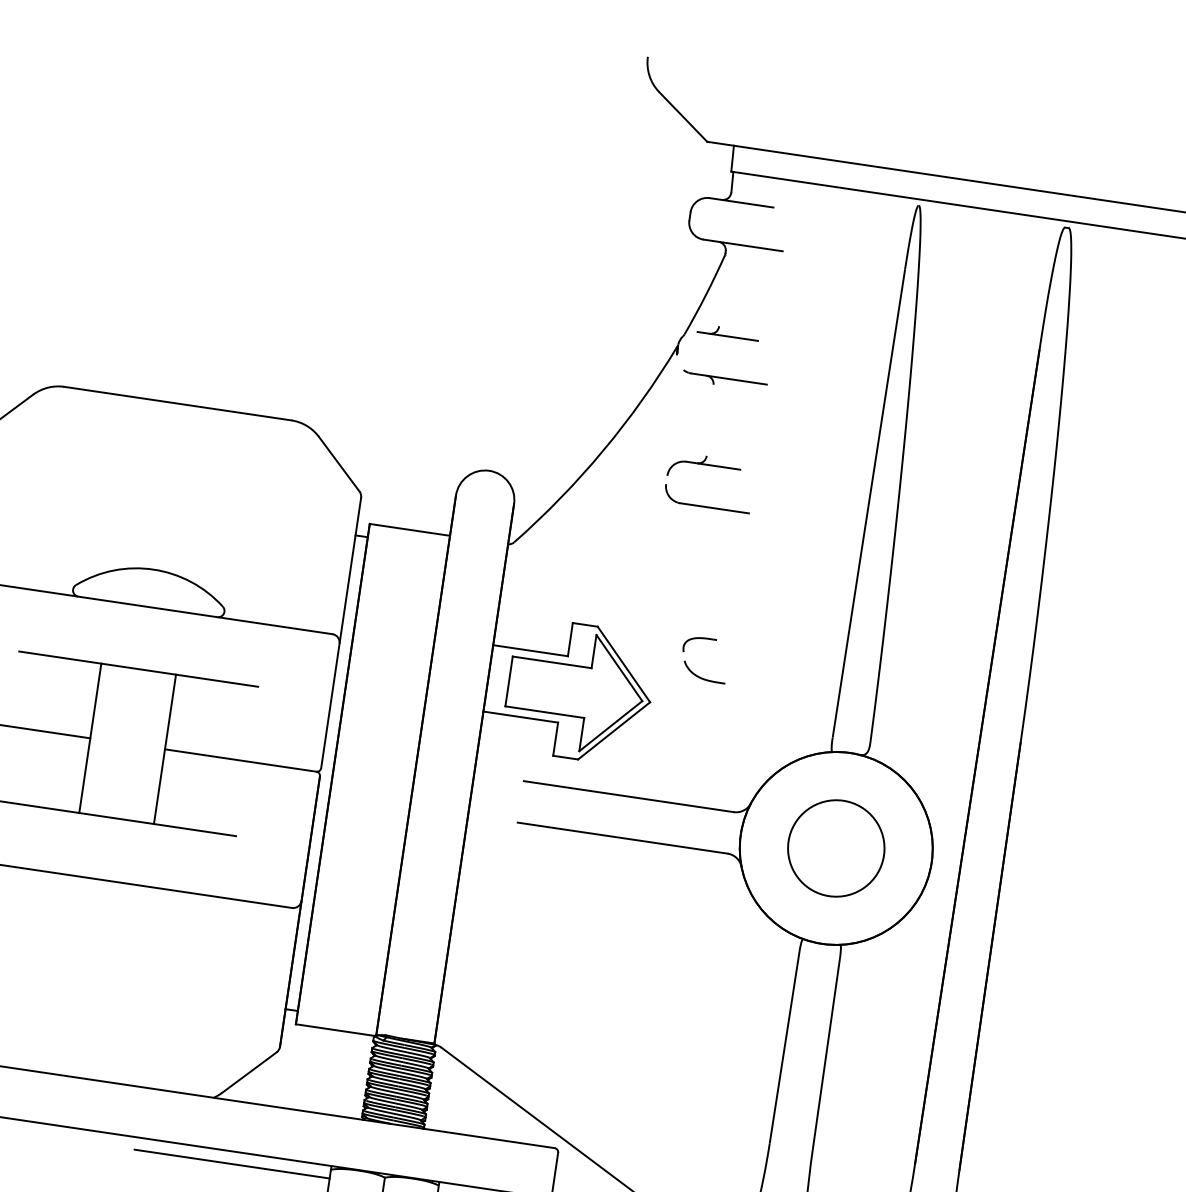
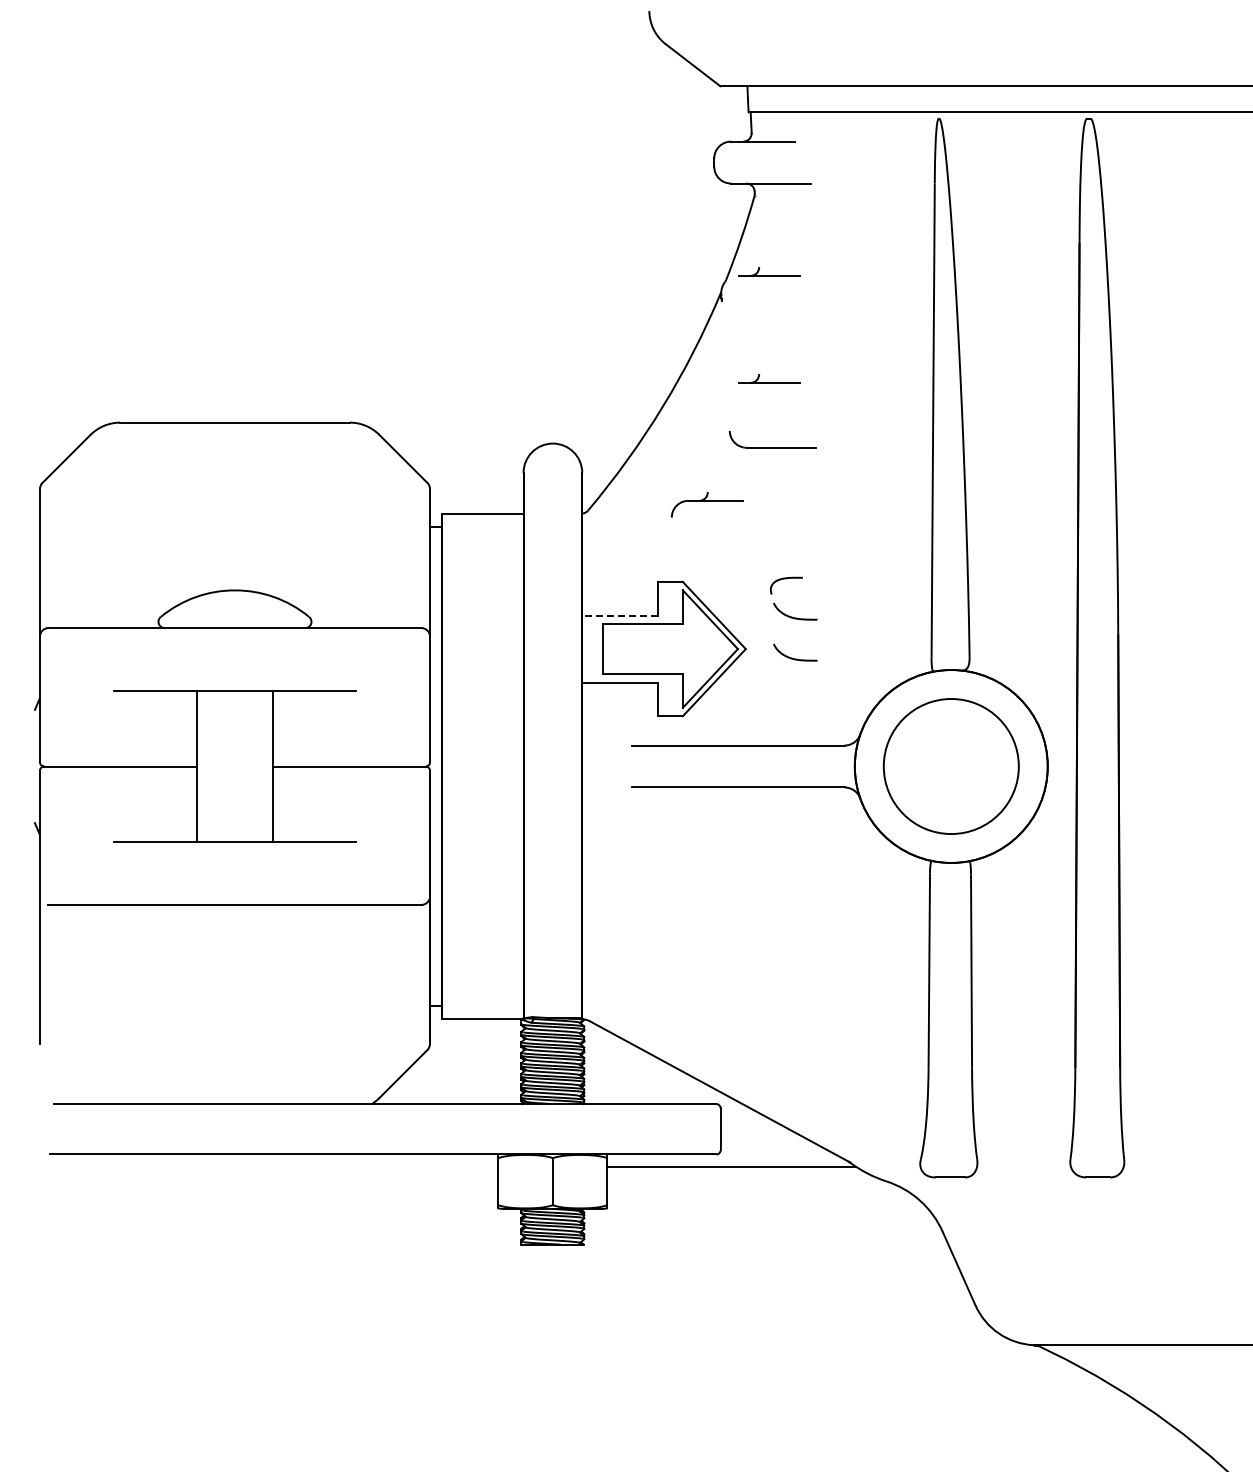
part: (724, 381) -> (772, 320), removed
part: (713, 438) -> (769, 378), added
part: (703, 467) -> (706, 504), moved
line: (531, 650) -> (620, 615), solid -> dashed
curve: (695, 717) -> (792, 657), added
circle: (836, 848) -> (951, 766), size x1.4
line: (231, 1164) -> (399, 1167), removed

